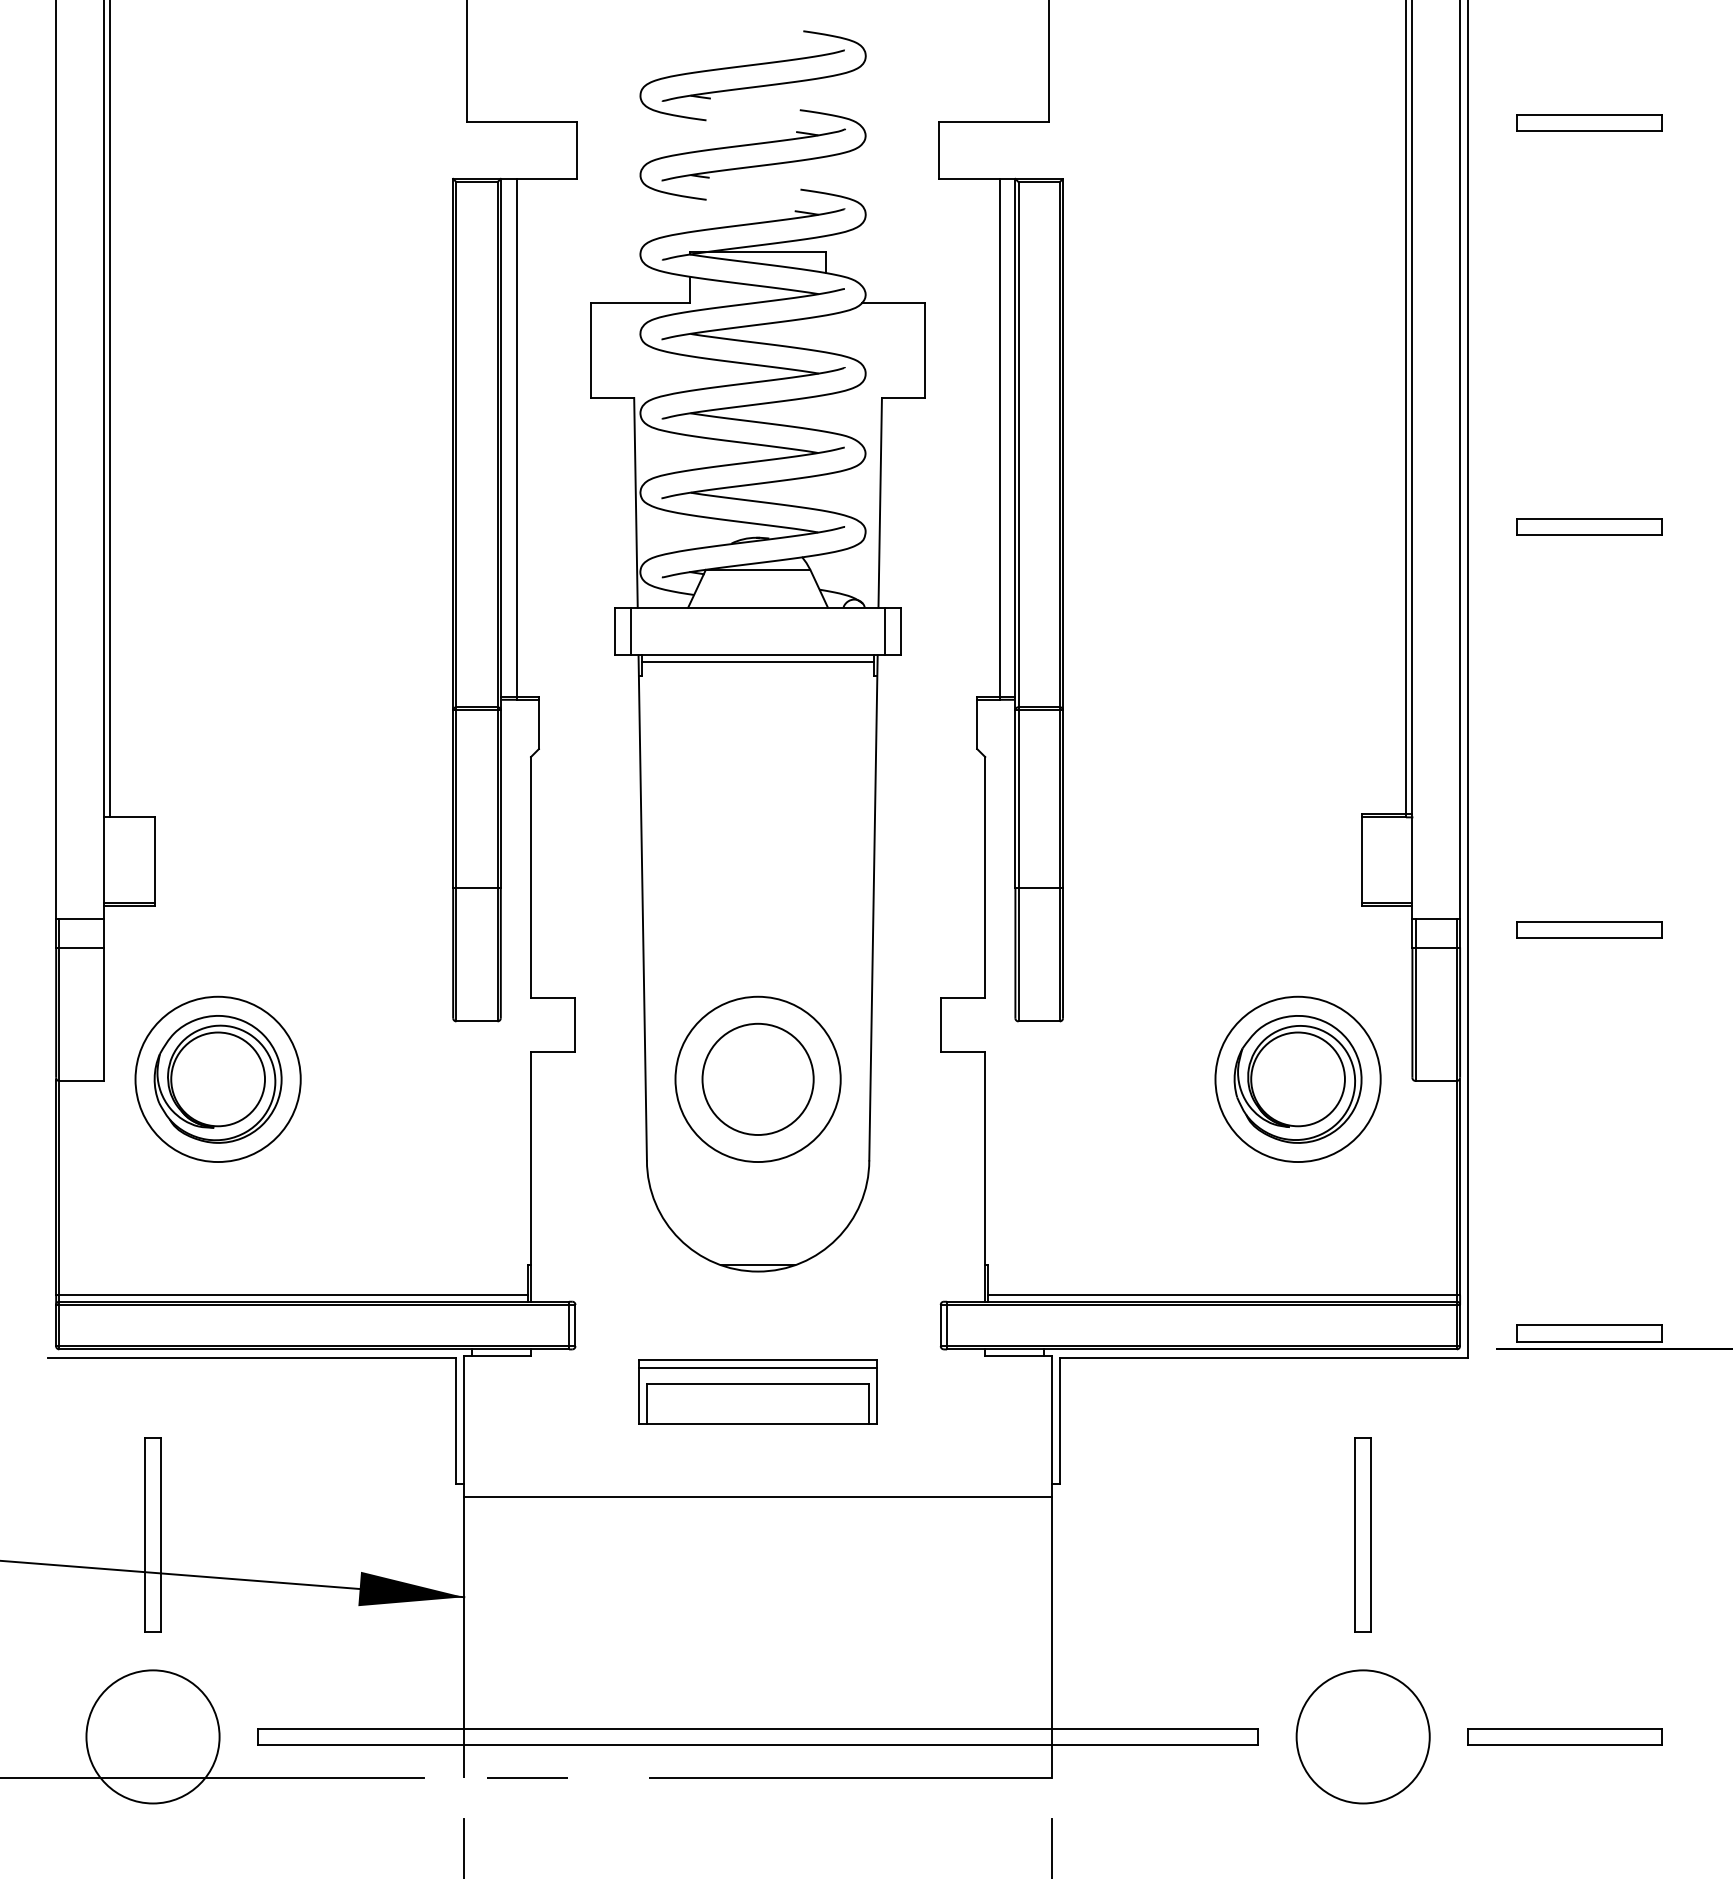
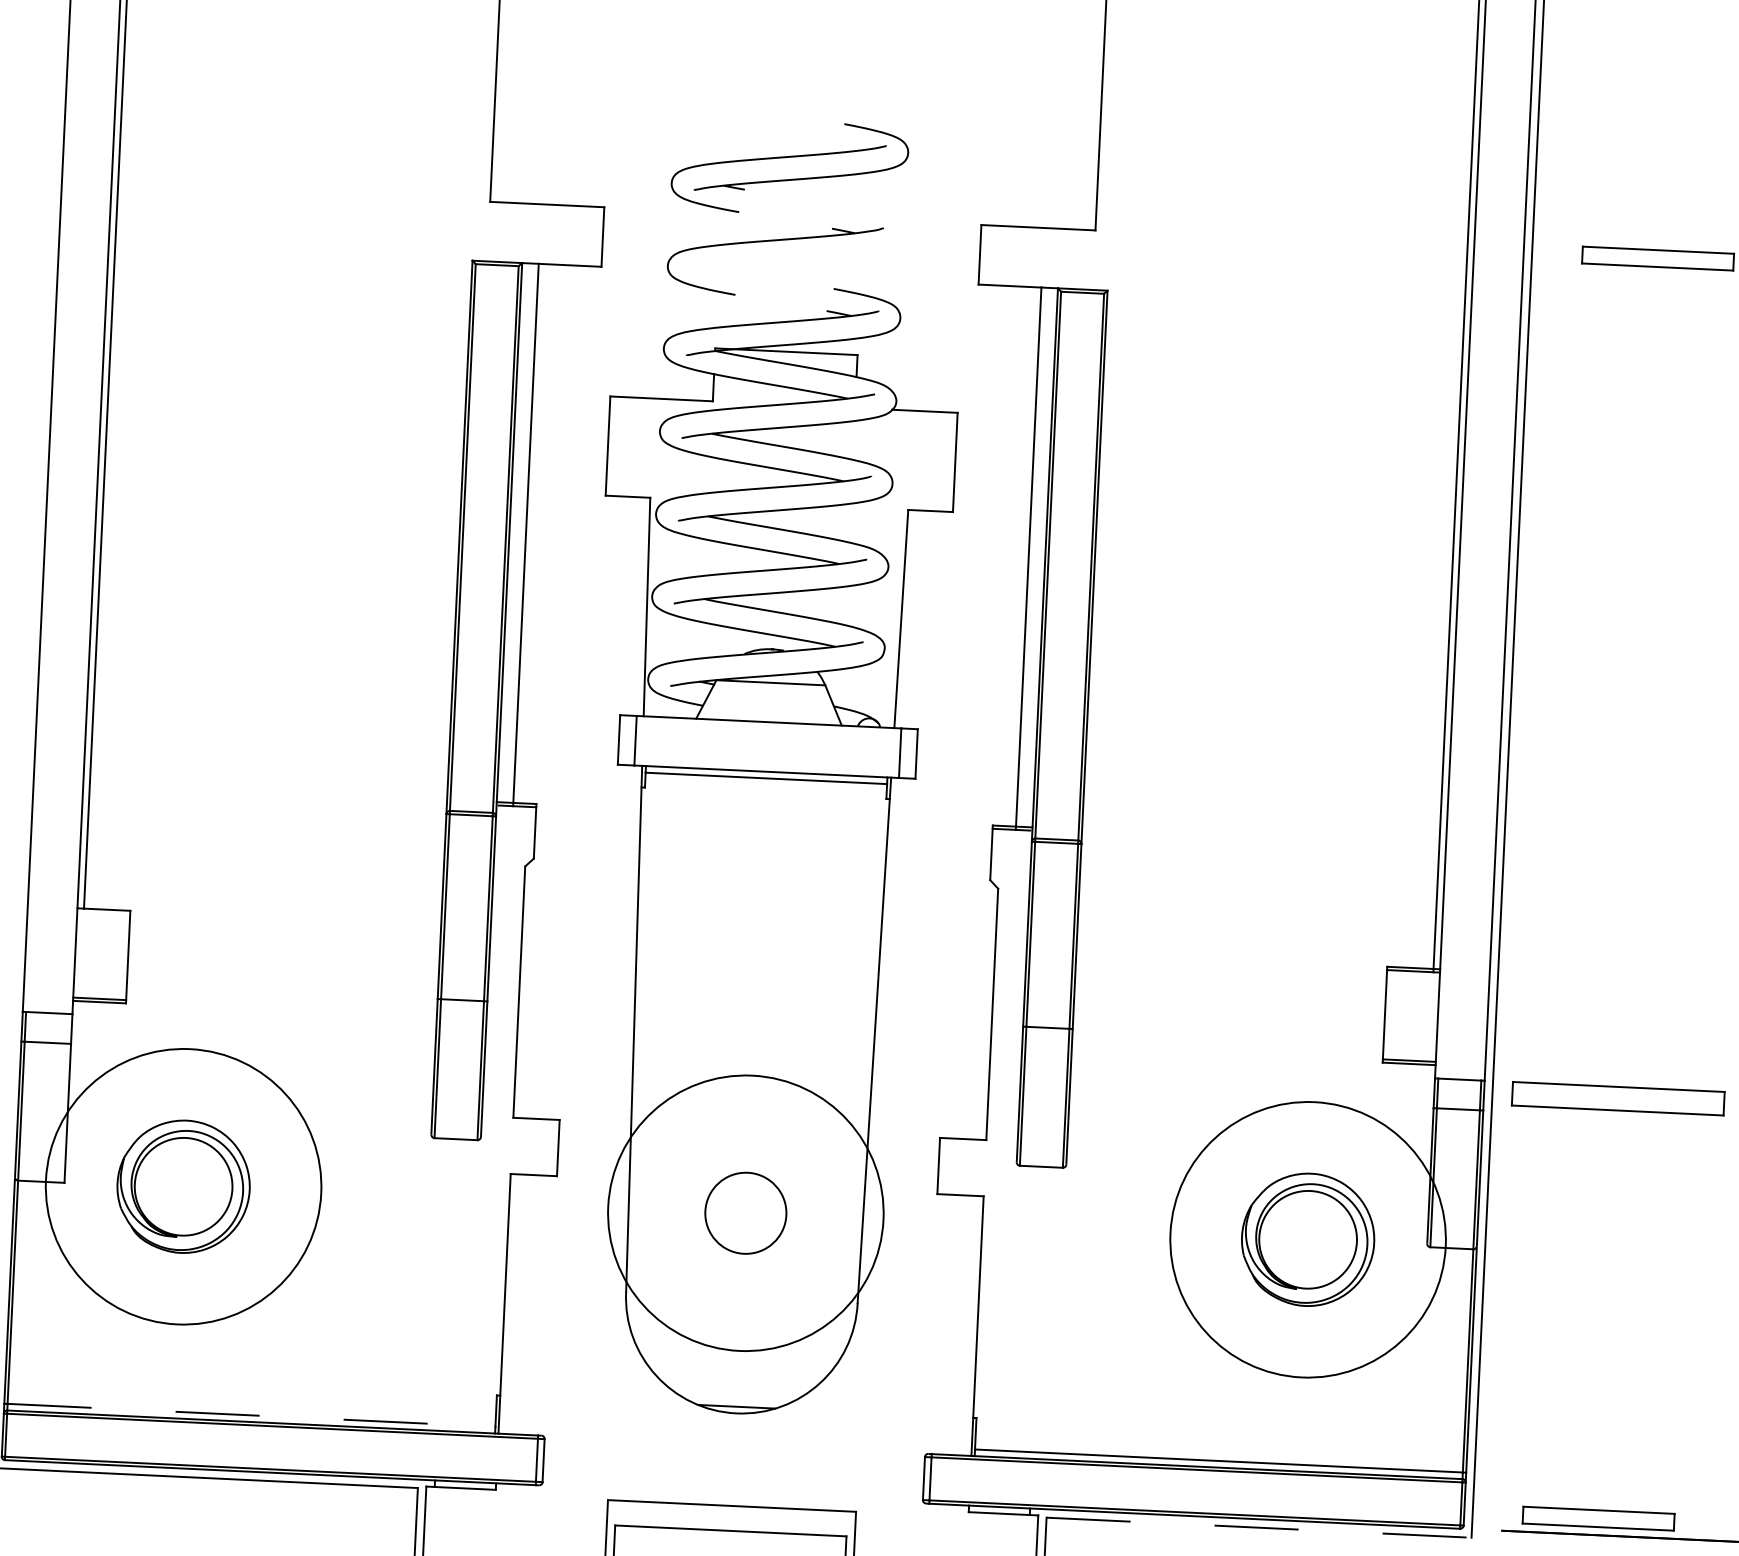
part: (768, 163) -> (801, 260), removed
part: (1589, 526) -> (1638, 678), removed
part: (1589, 929) -> (1618, 1098), size x1.4
circle: (757, 1078) -> (745, 1212), size x0.7
circle: (217, 1079) -> (182, 1186), size x1.6
circle: (757, 1079) -> (745, 1213), size x1.6
circle: (1297, 1079) -> (1307, 1239), size x1.6
line: (294, 1295) -> (252, 1415), solid -> dashed
line: (1264, 1357) -> (1259, 1527), solid -> dashed
line: (757, 1368) -> (731, 1514), removed

